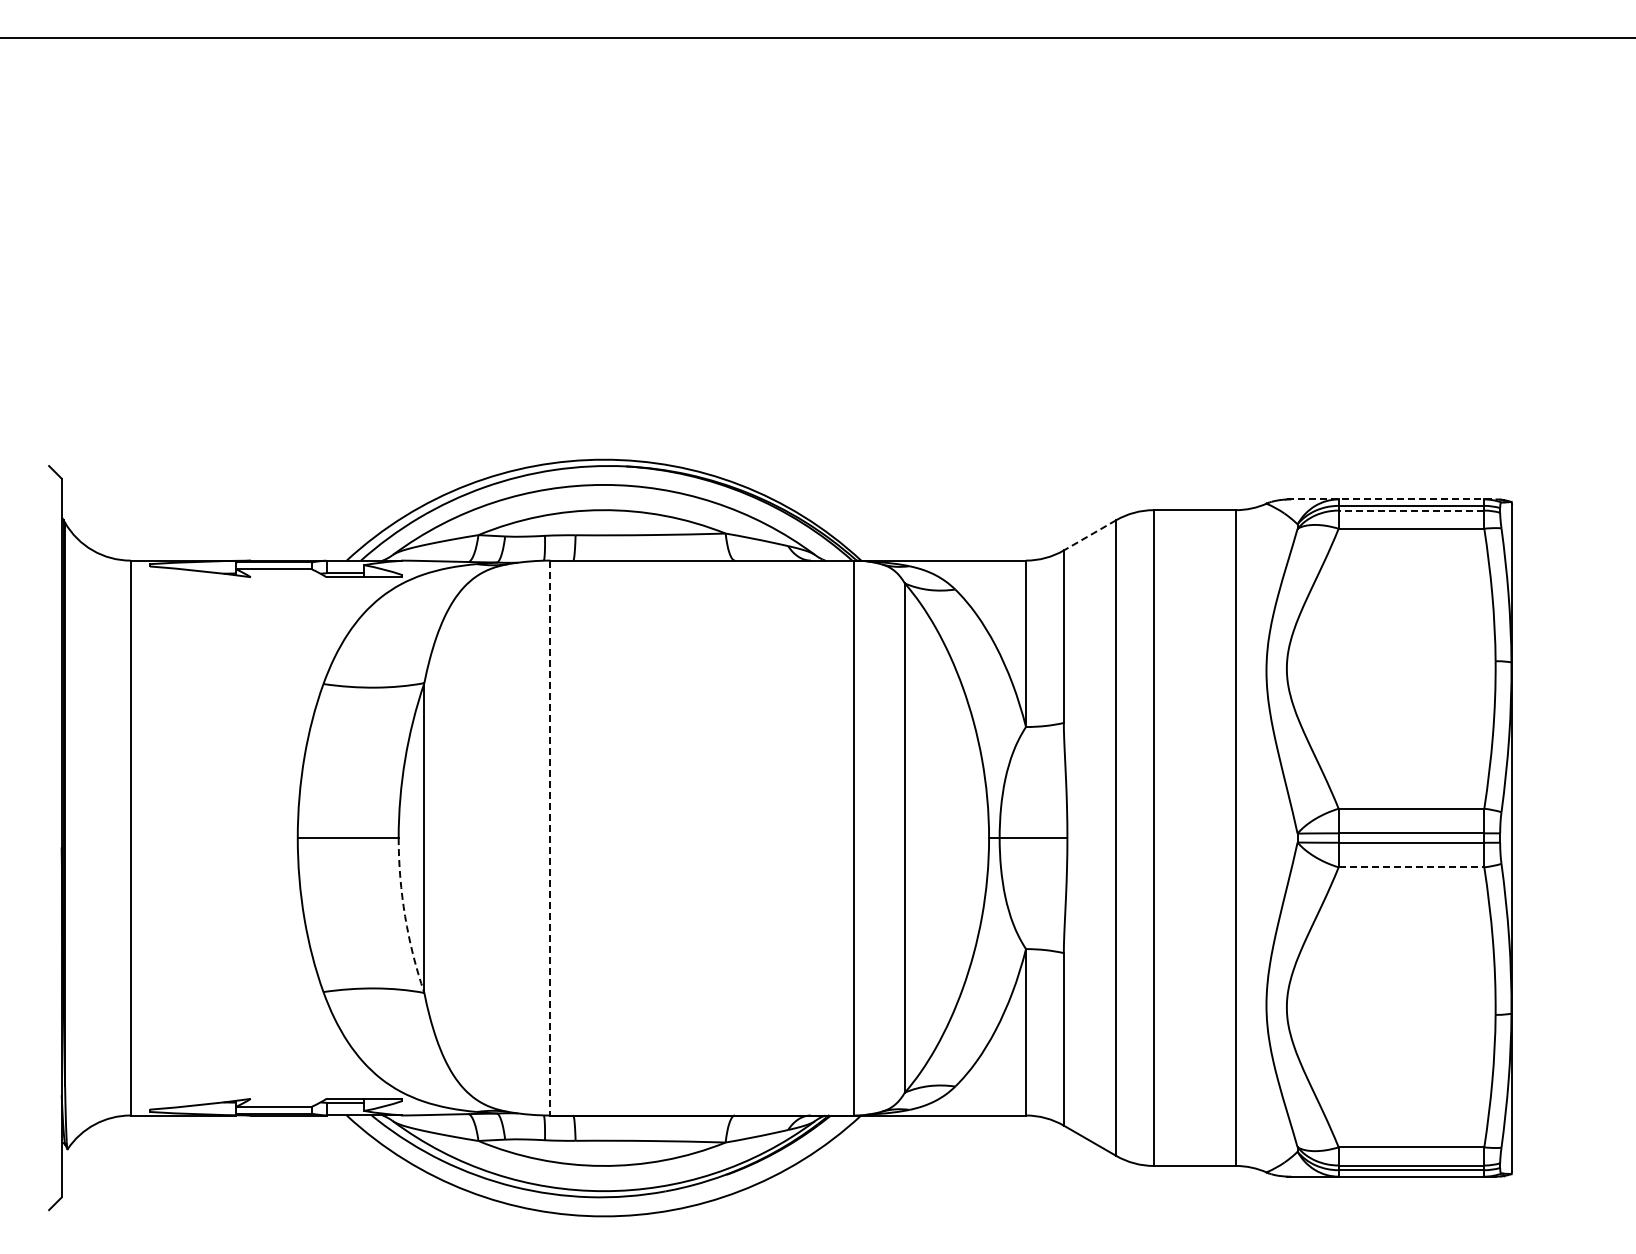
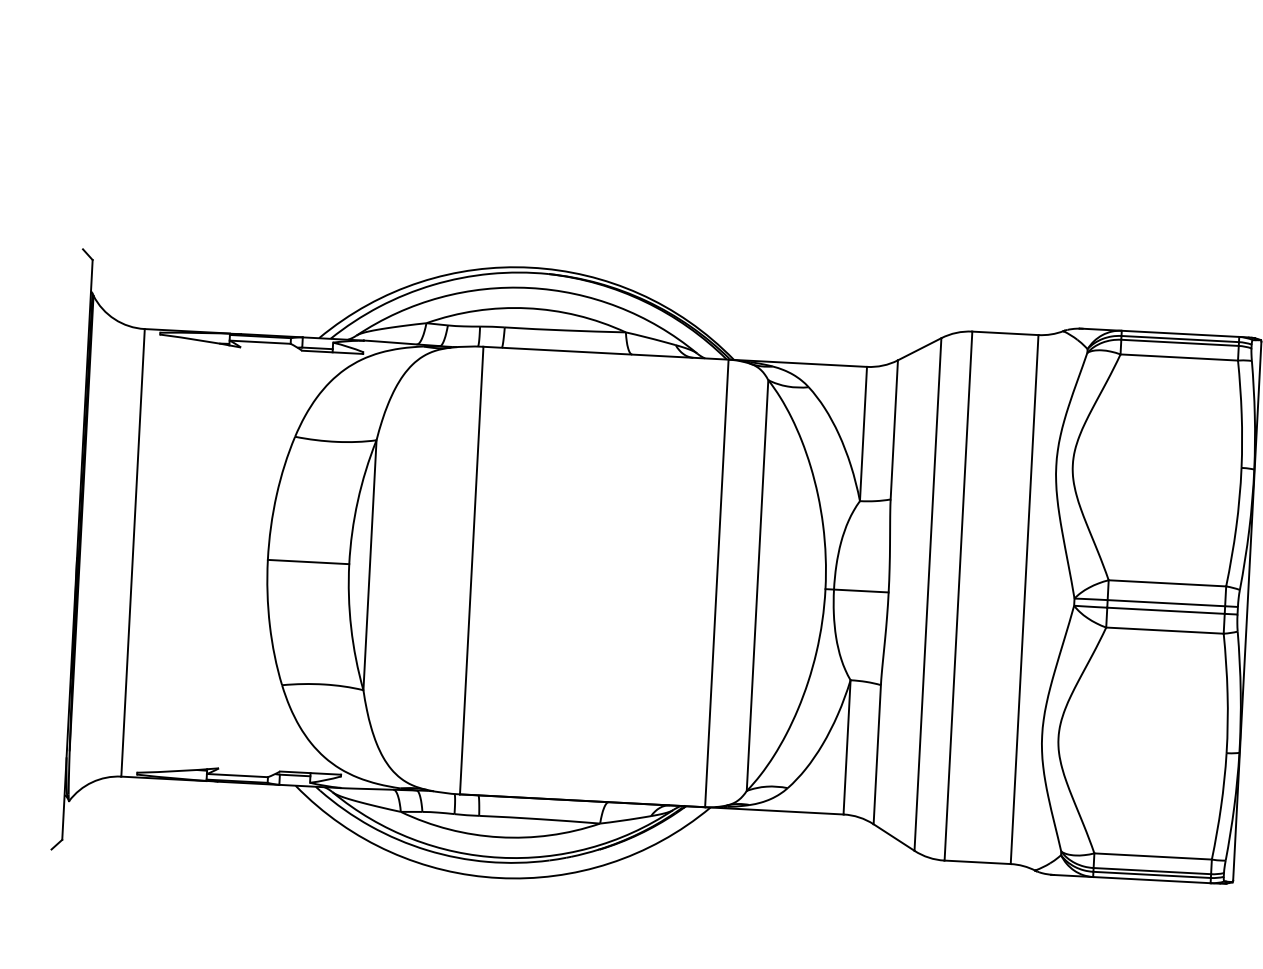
line: (1391, 499) -> (1164, 333), dashed -> solid
line: (1411, 510) -> (1180, 342), dashed -> solid
line: (1089, 535) -> (919, 349), dashed -> solid
line: (550, 838) -> (471, 570), dashed -> solid
line: (1411, 867) -> (1164, 630), dashed -> solid
arc: (405, 916) -> (351, 627), dashed -> solid

